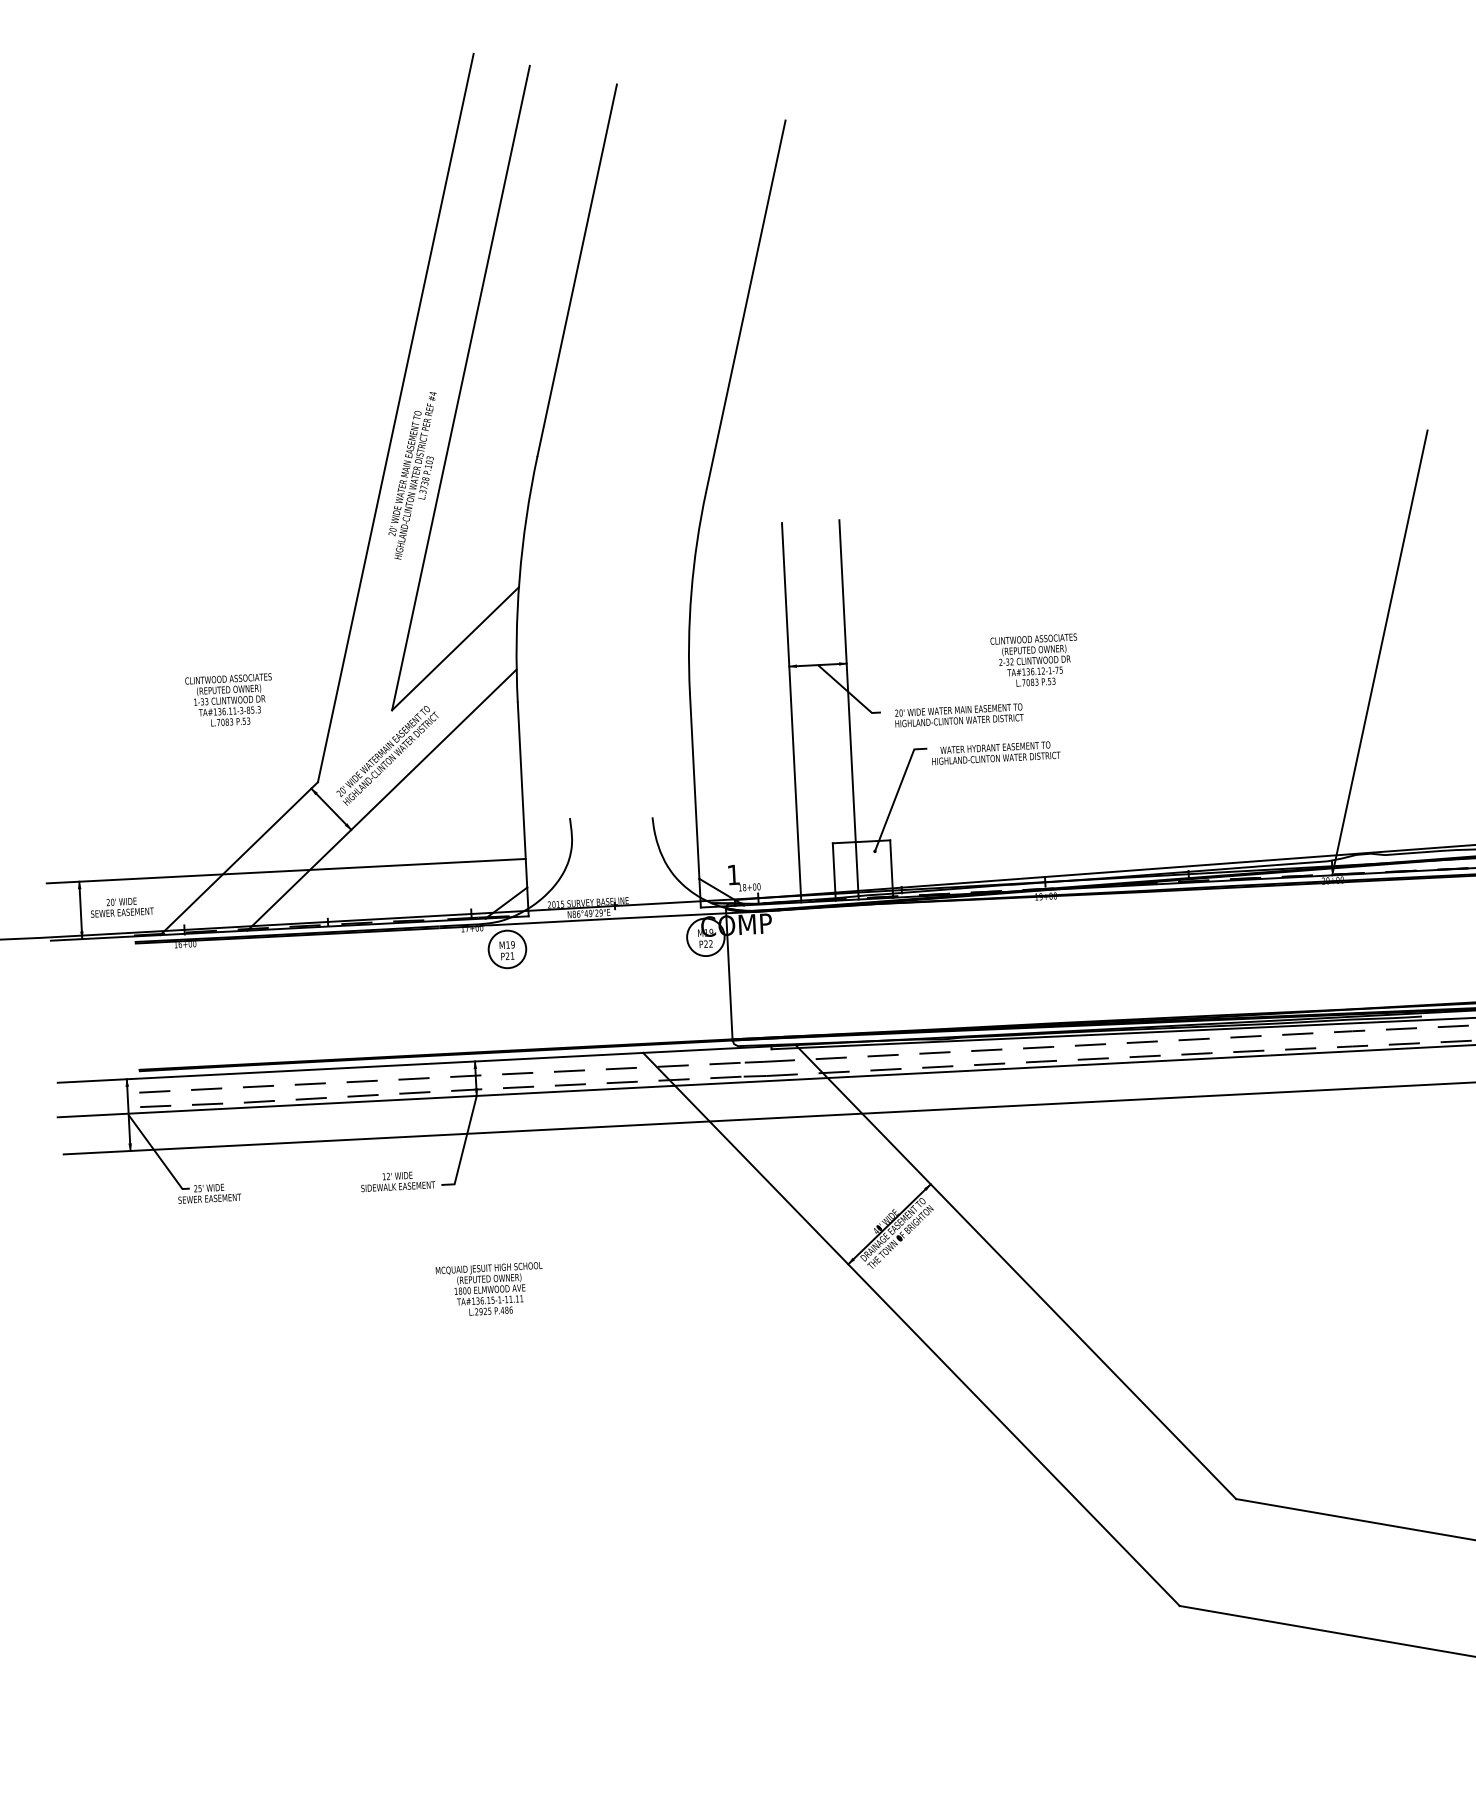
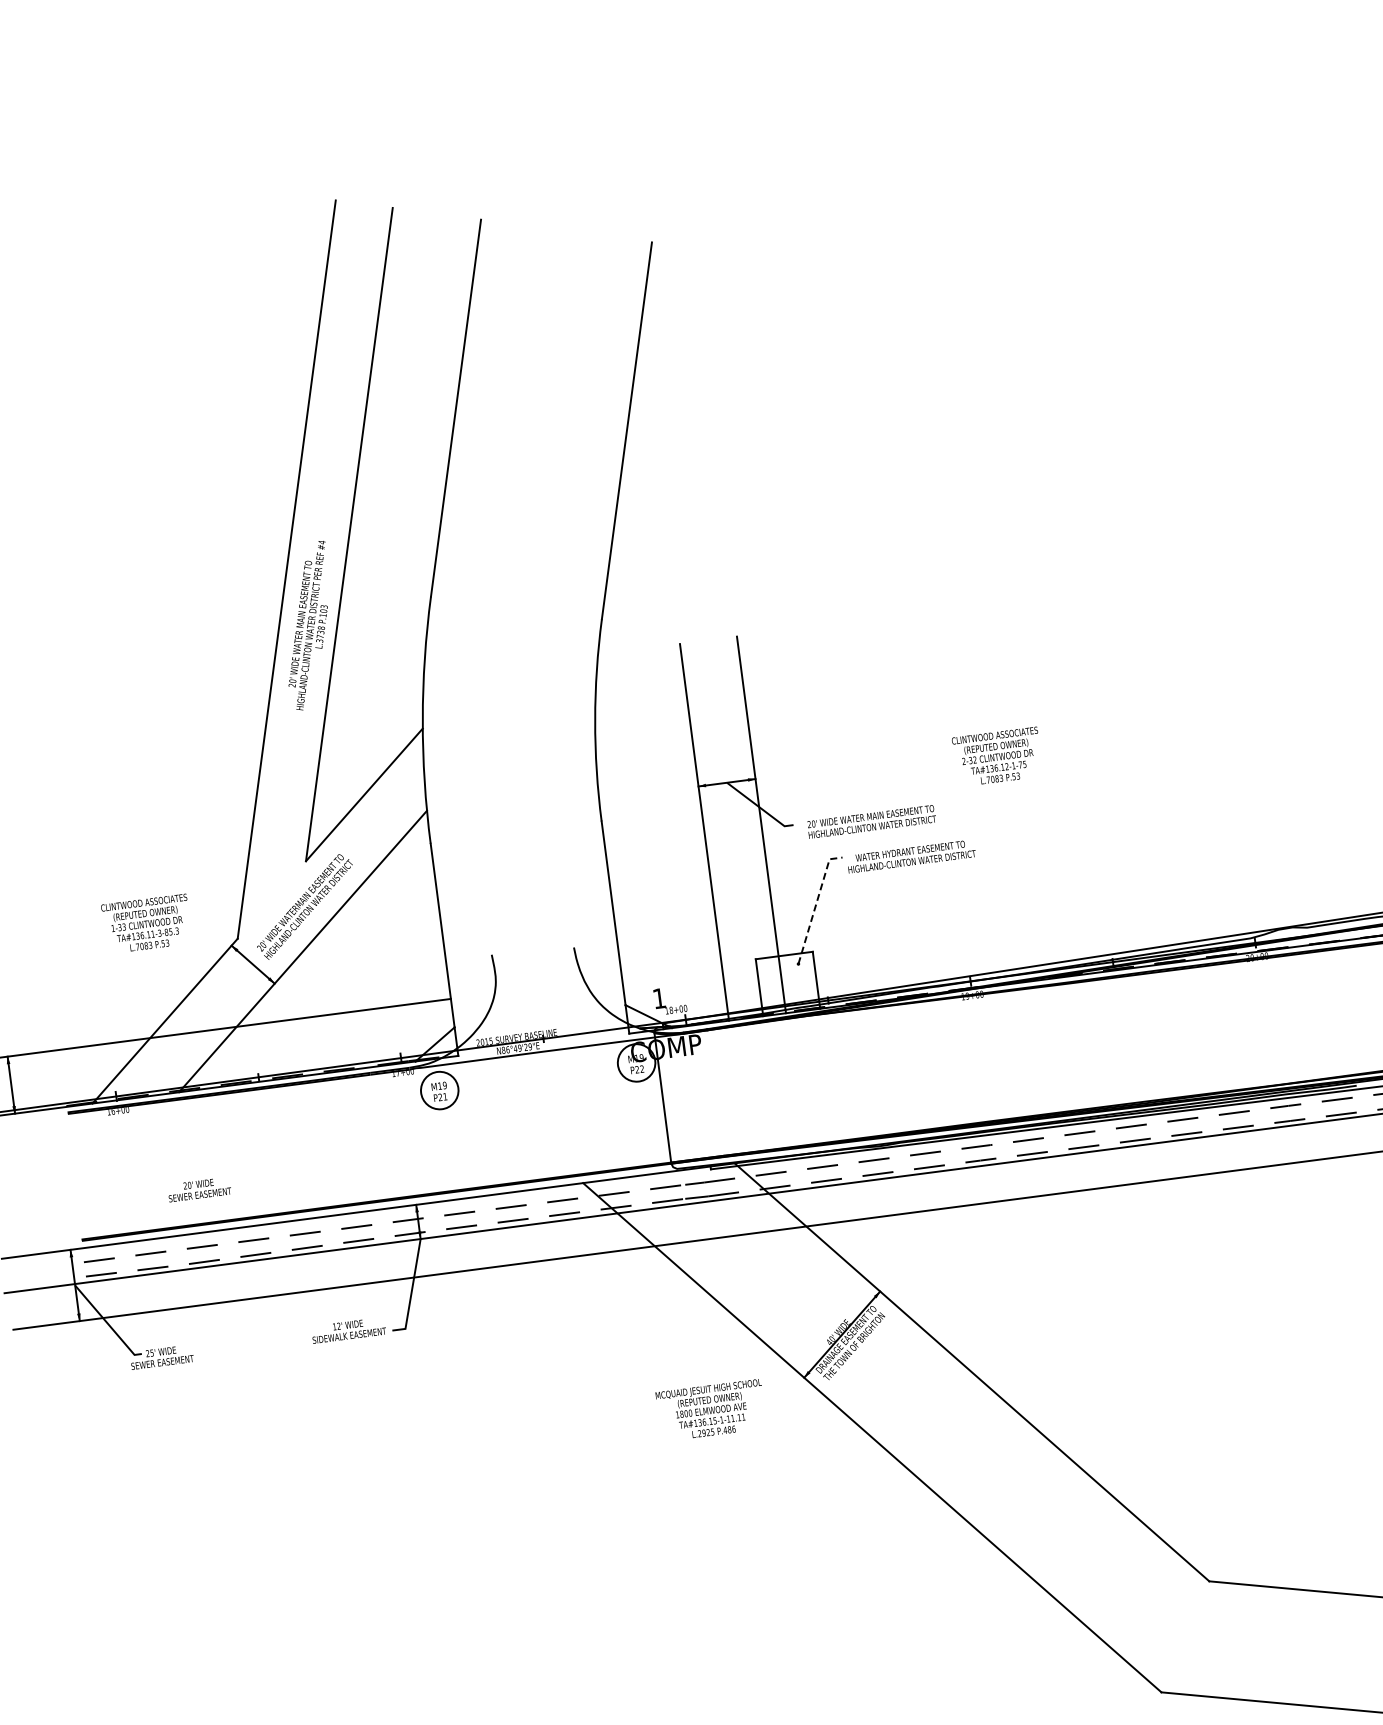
line: (1379, 652) -> (1285, 726), removed
text: (1033, 659) -> (996, 755), moved
text: (228, 699) -> (145, 923), moved
line: (897, 792) -> (816, 903), solid -> dashed
text: (122, 907) -> (199, 1189), moved
text: (488, 1288) -> (709, 1409), moved

